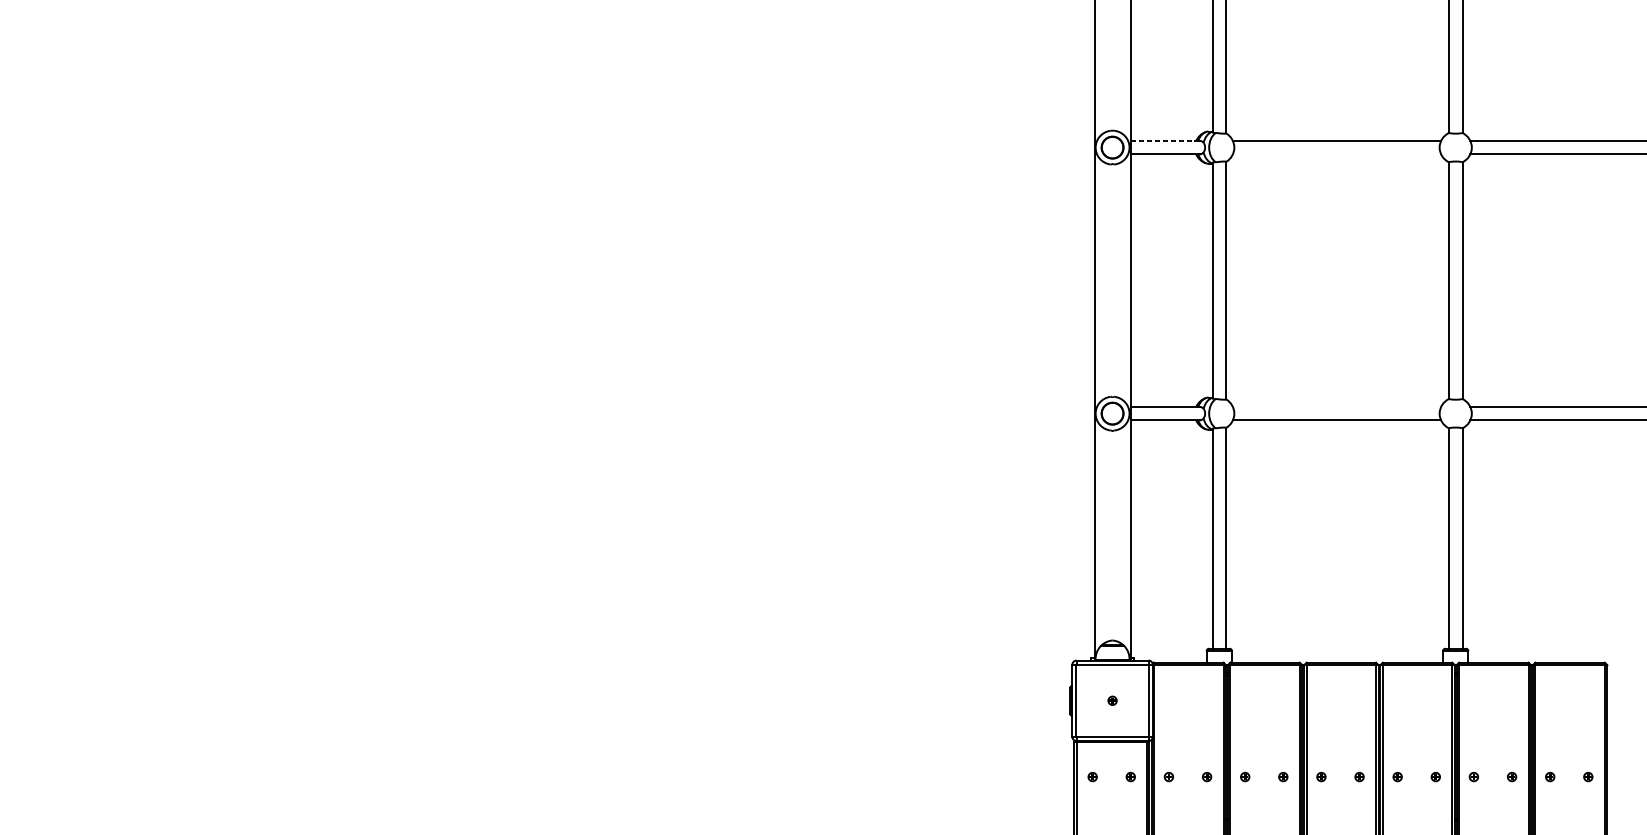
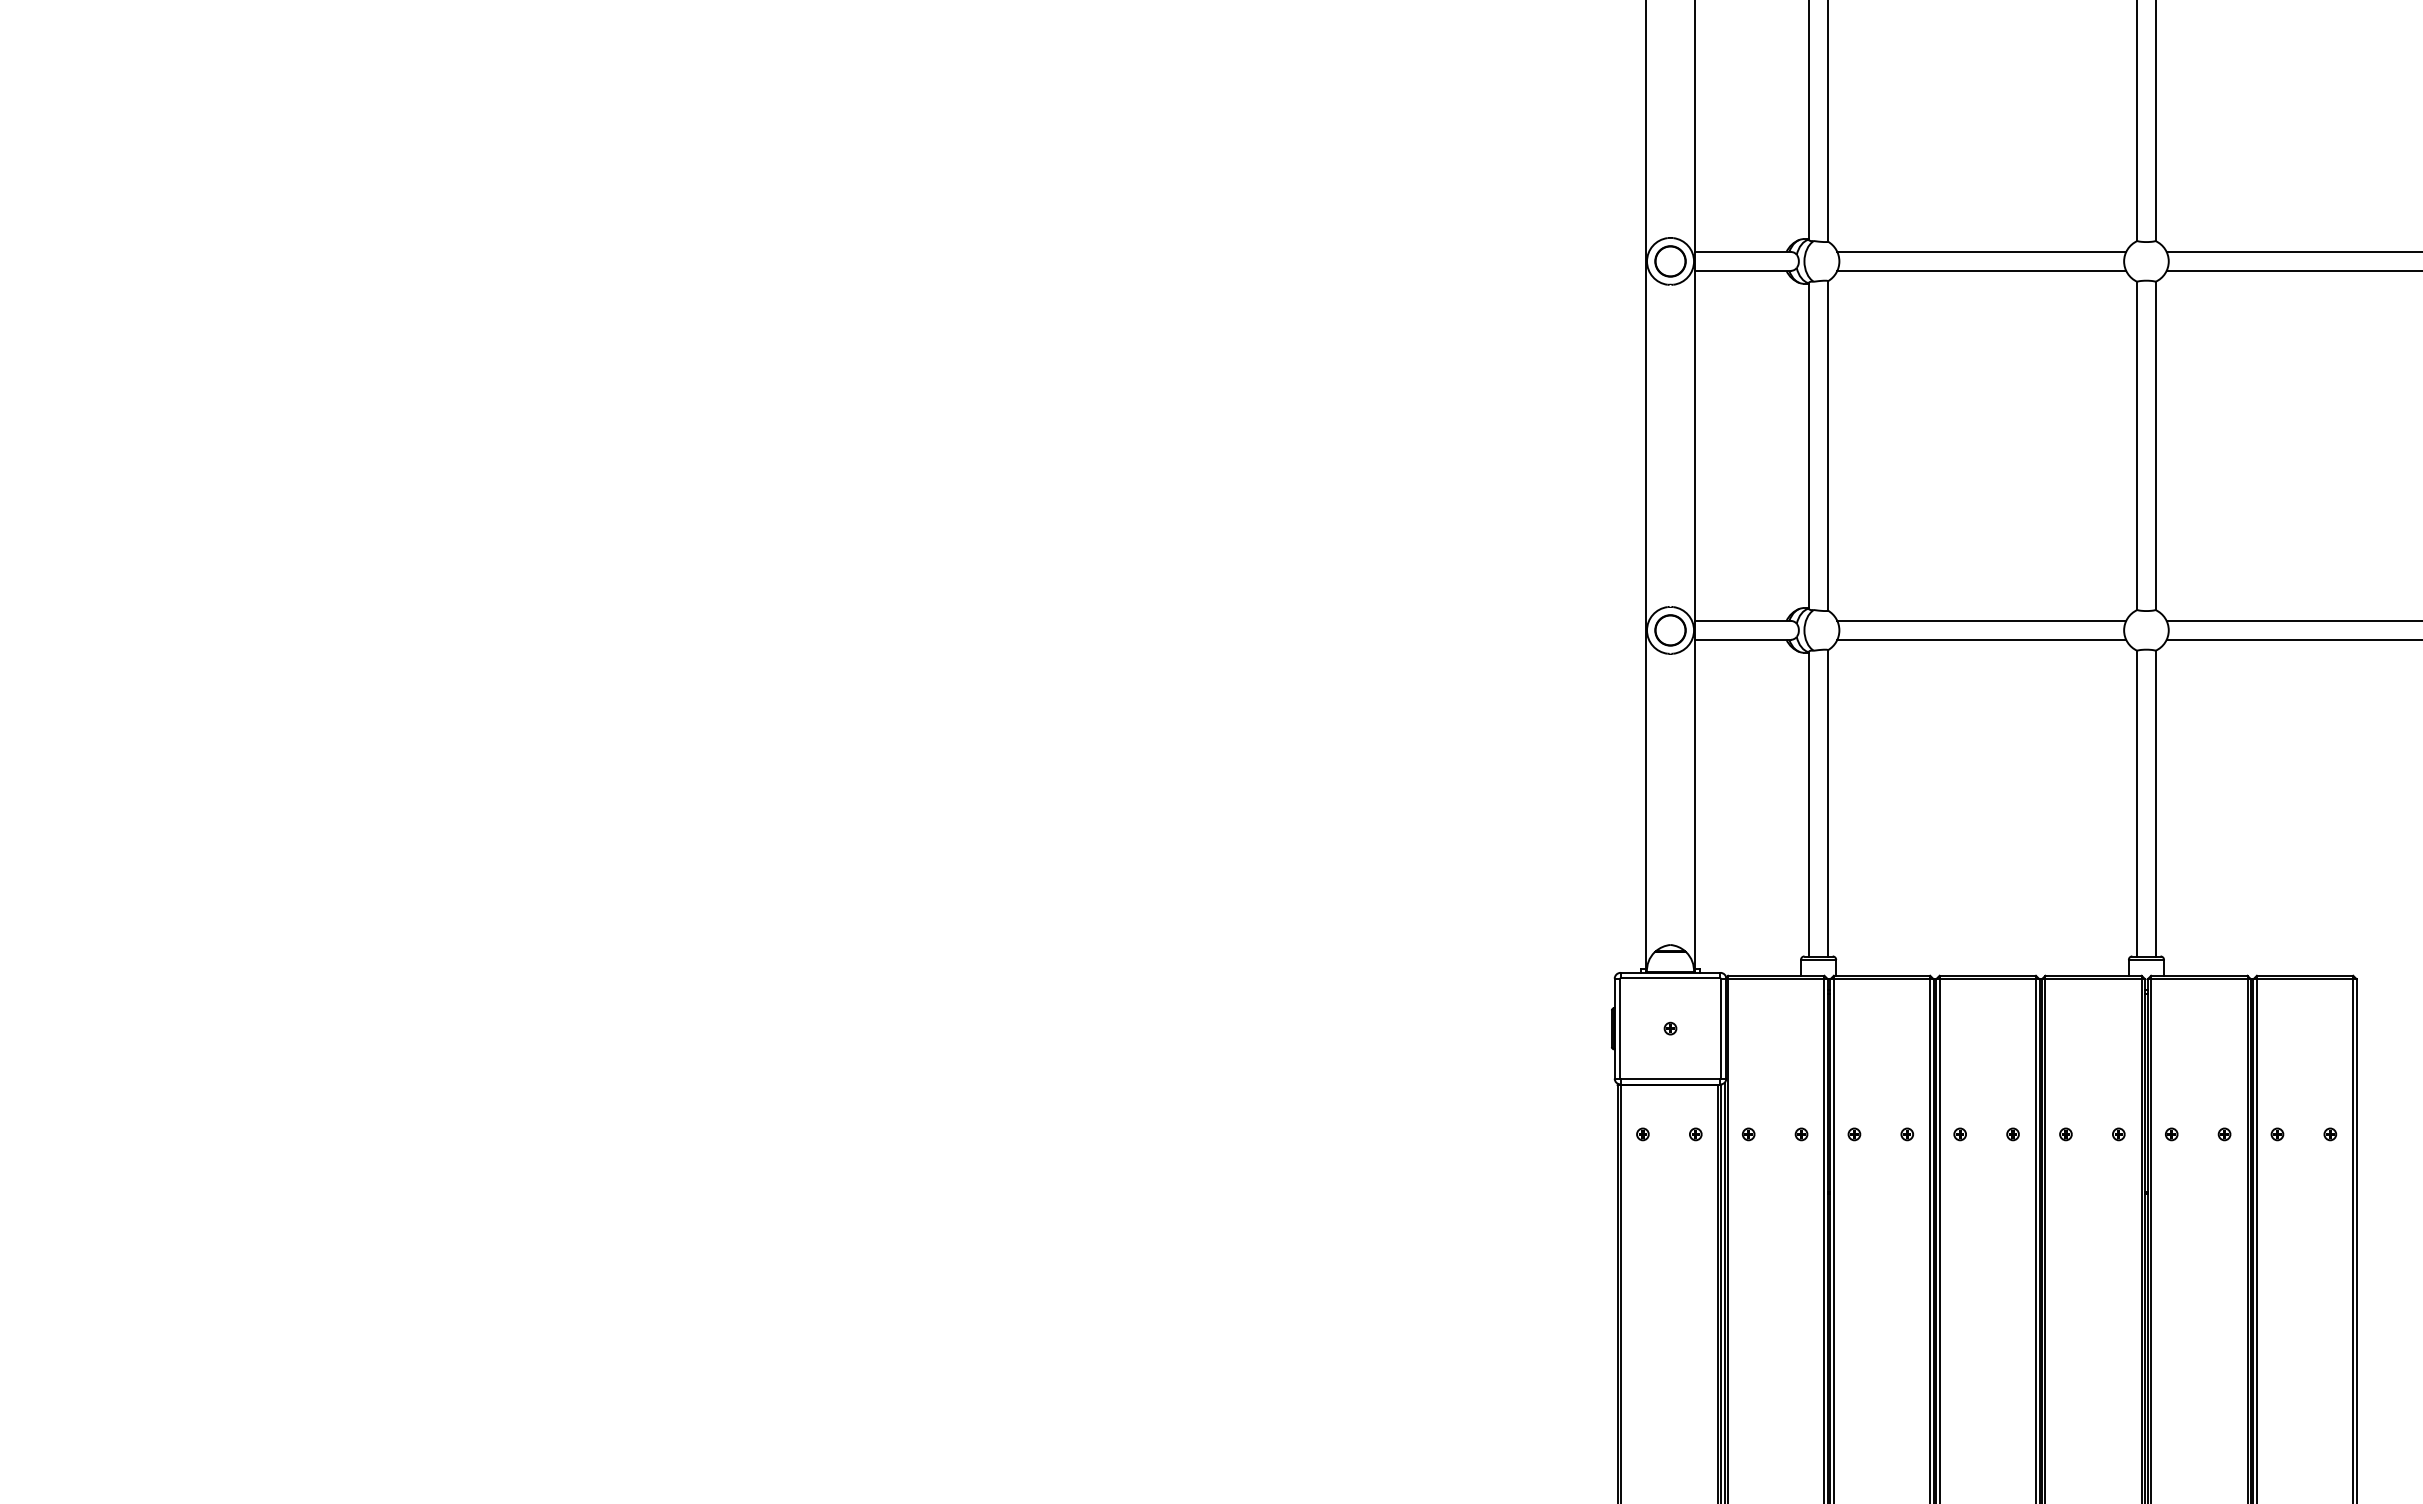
line: (1165, 141) -> (1743, 252), dashed -> solid
line: (1336, 154) -> (1981, 270), added
line: (1336, 407) -> (1981, 621), added

